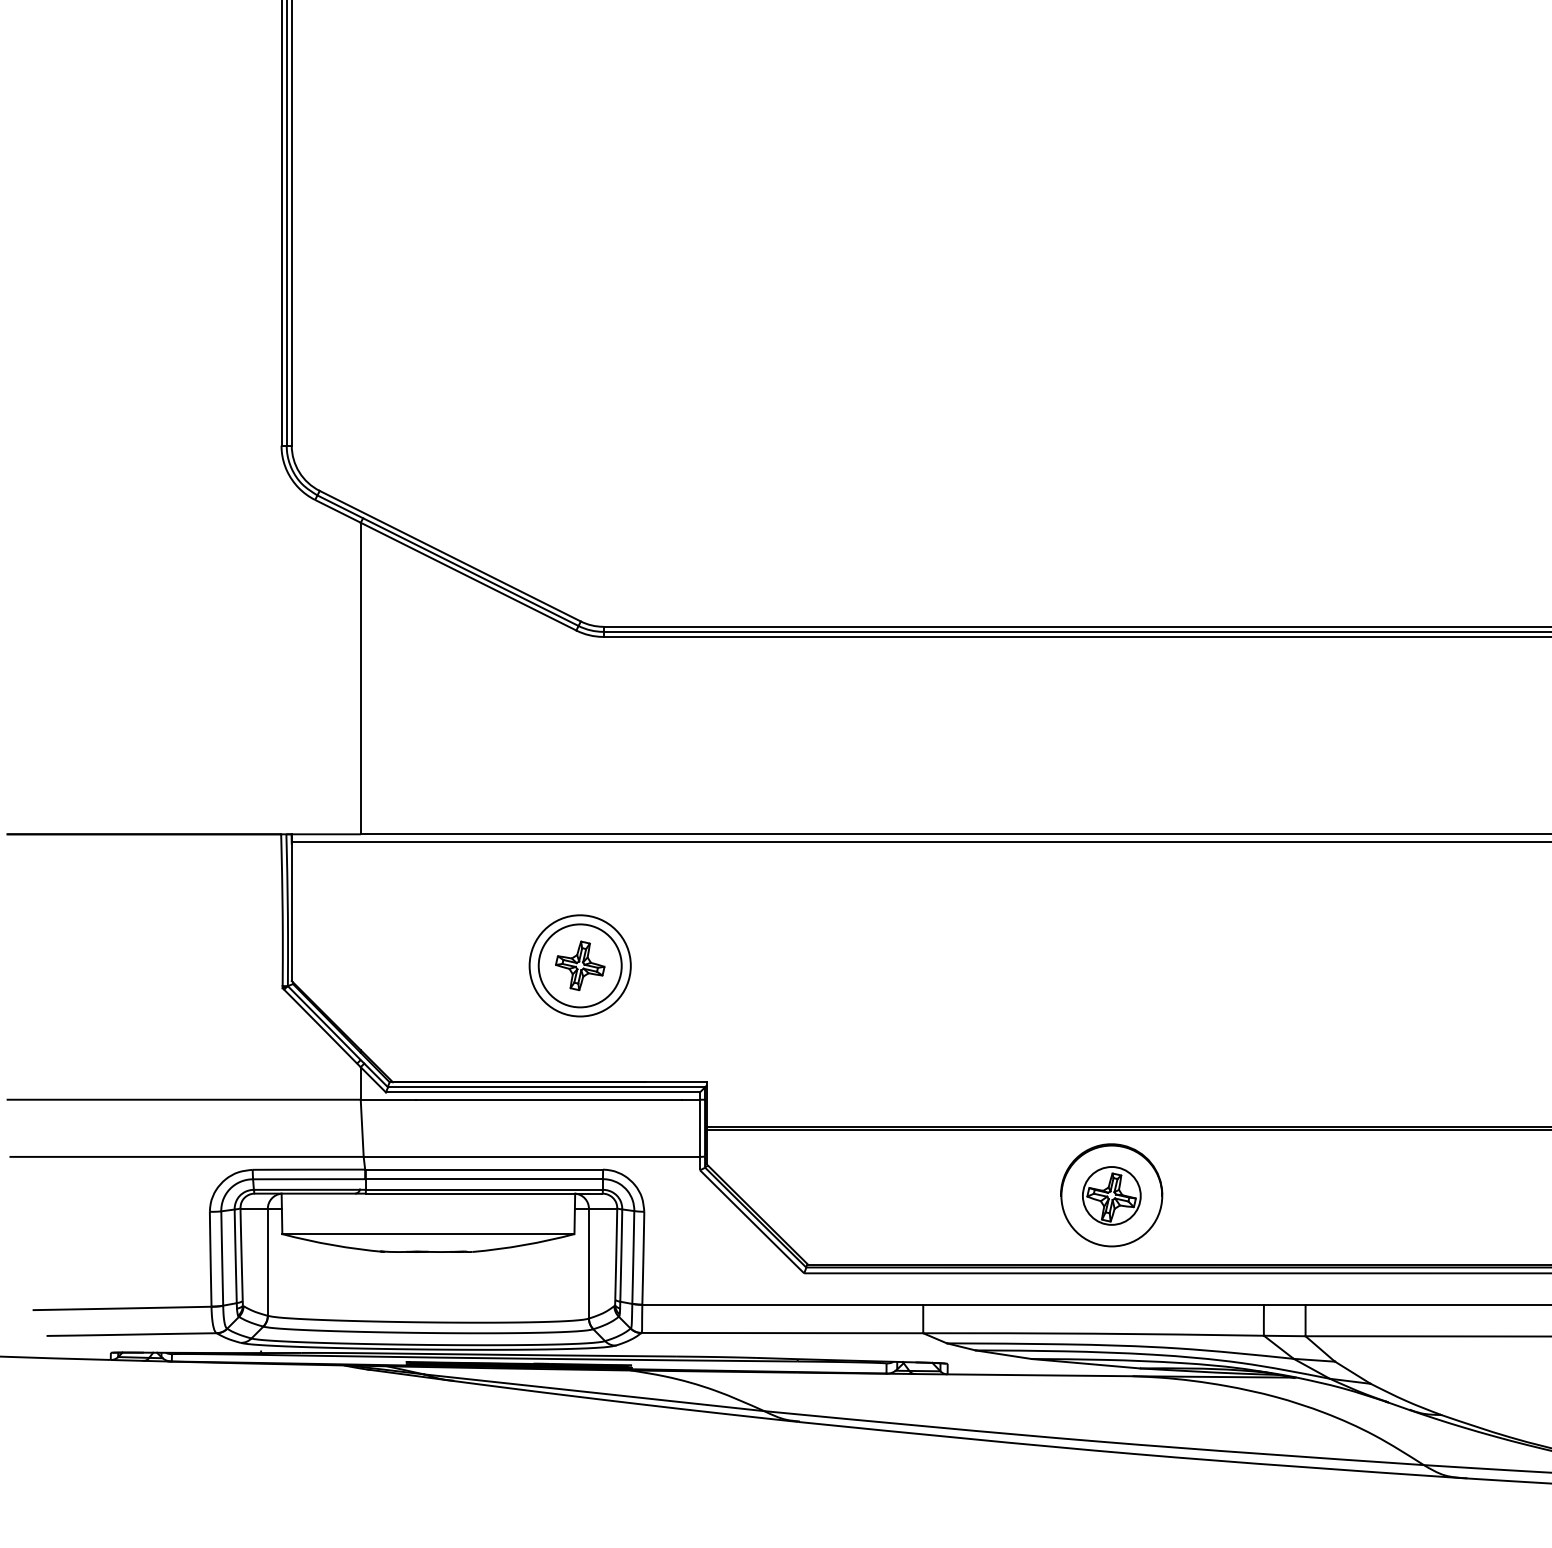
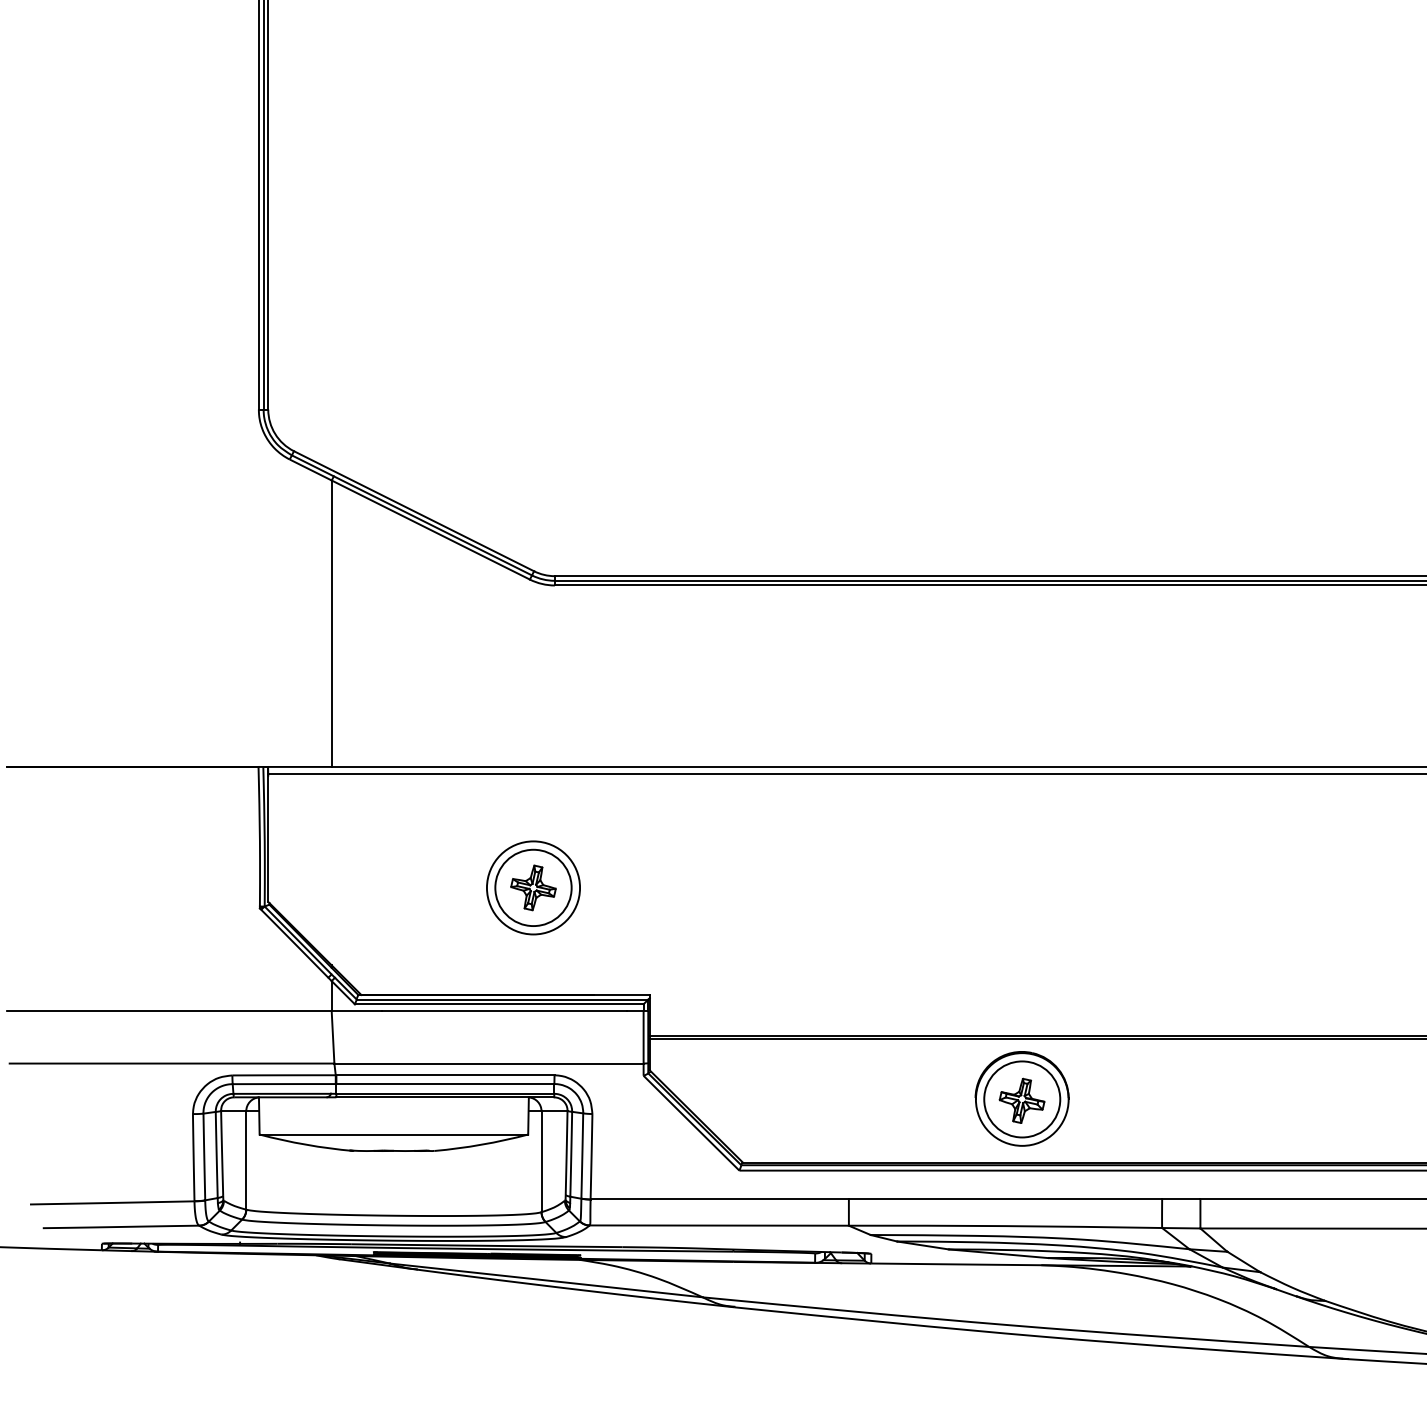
circle: (1112, 1195) -> (1022, 1099), size x1.43

